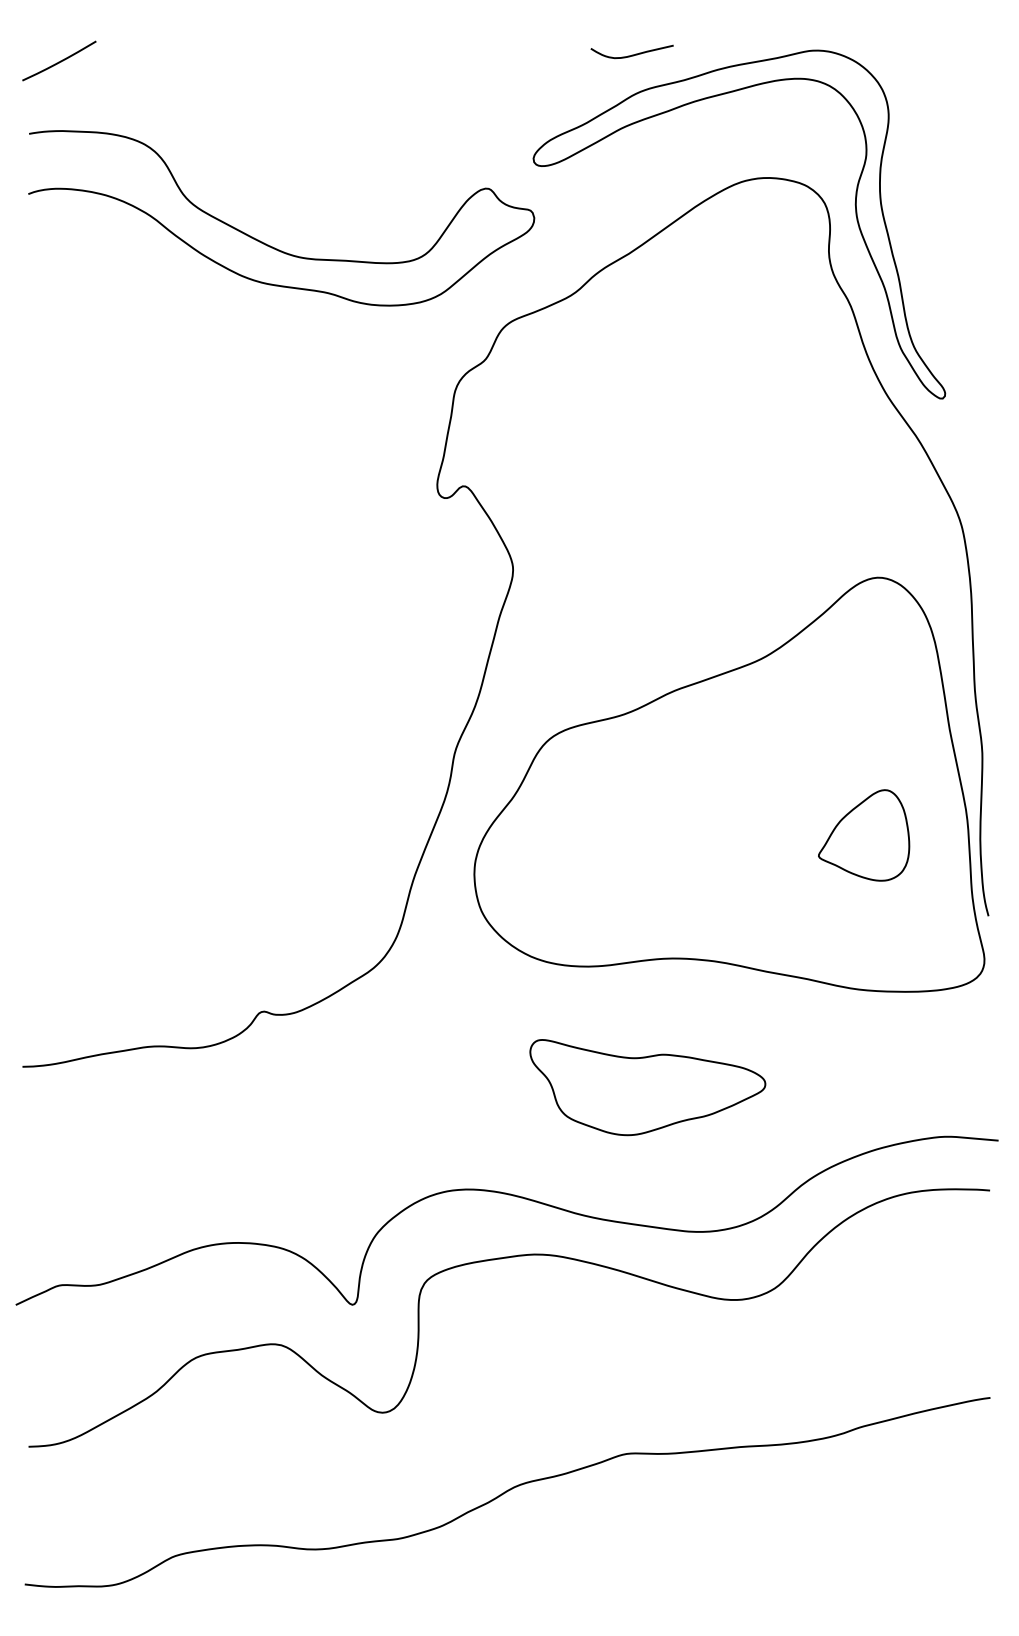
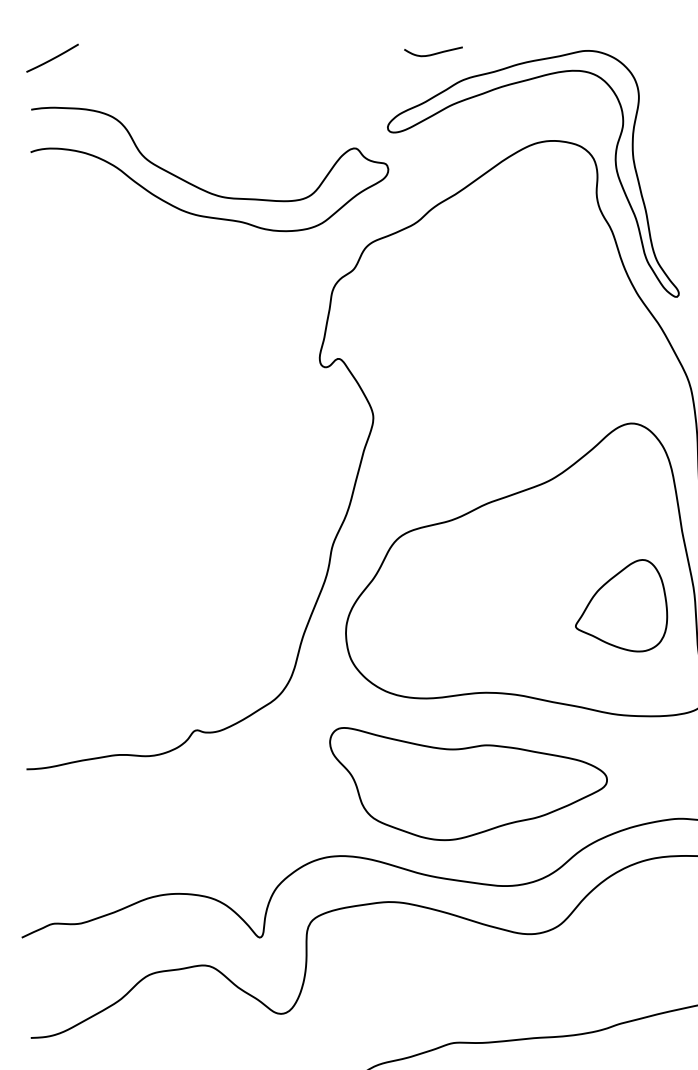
curve: (632, 54) -> (433, 53), moved
part: (863, 835) -> (621, 605), size x1.43
part: (647, 1087) -> (468, 783), size x1.67

